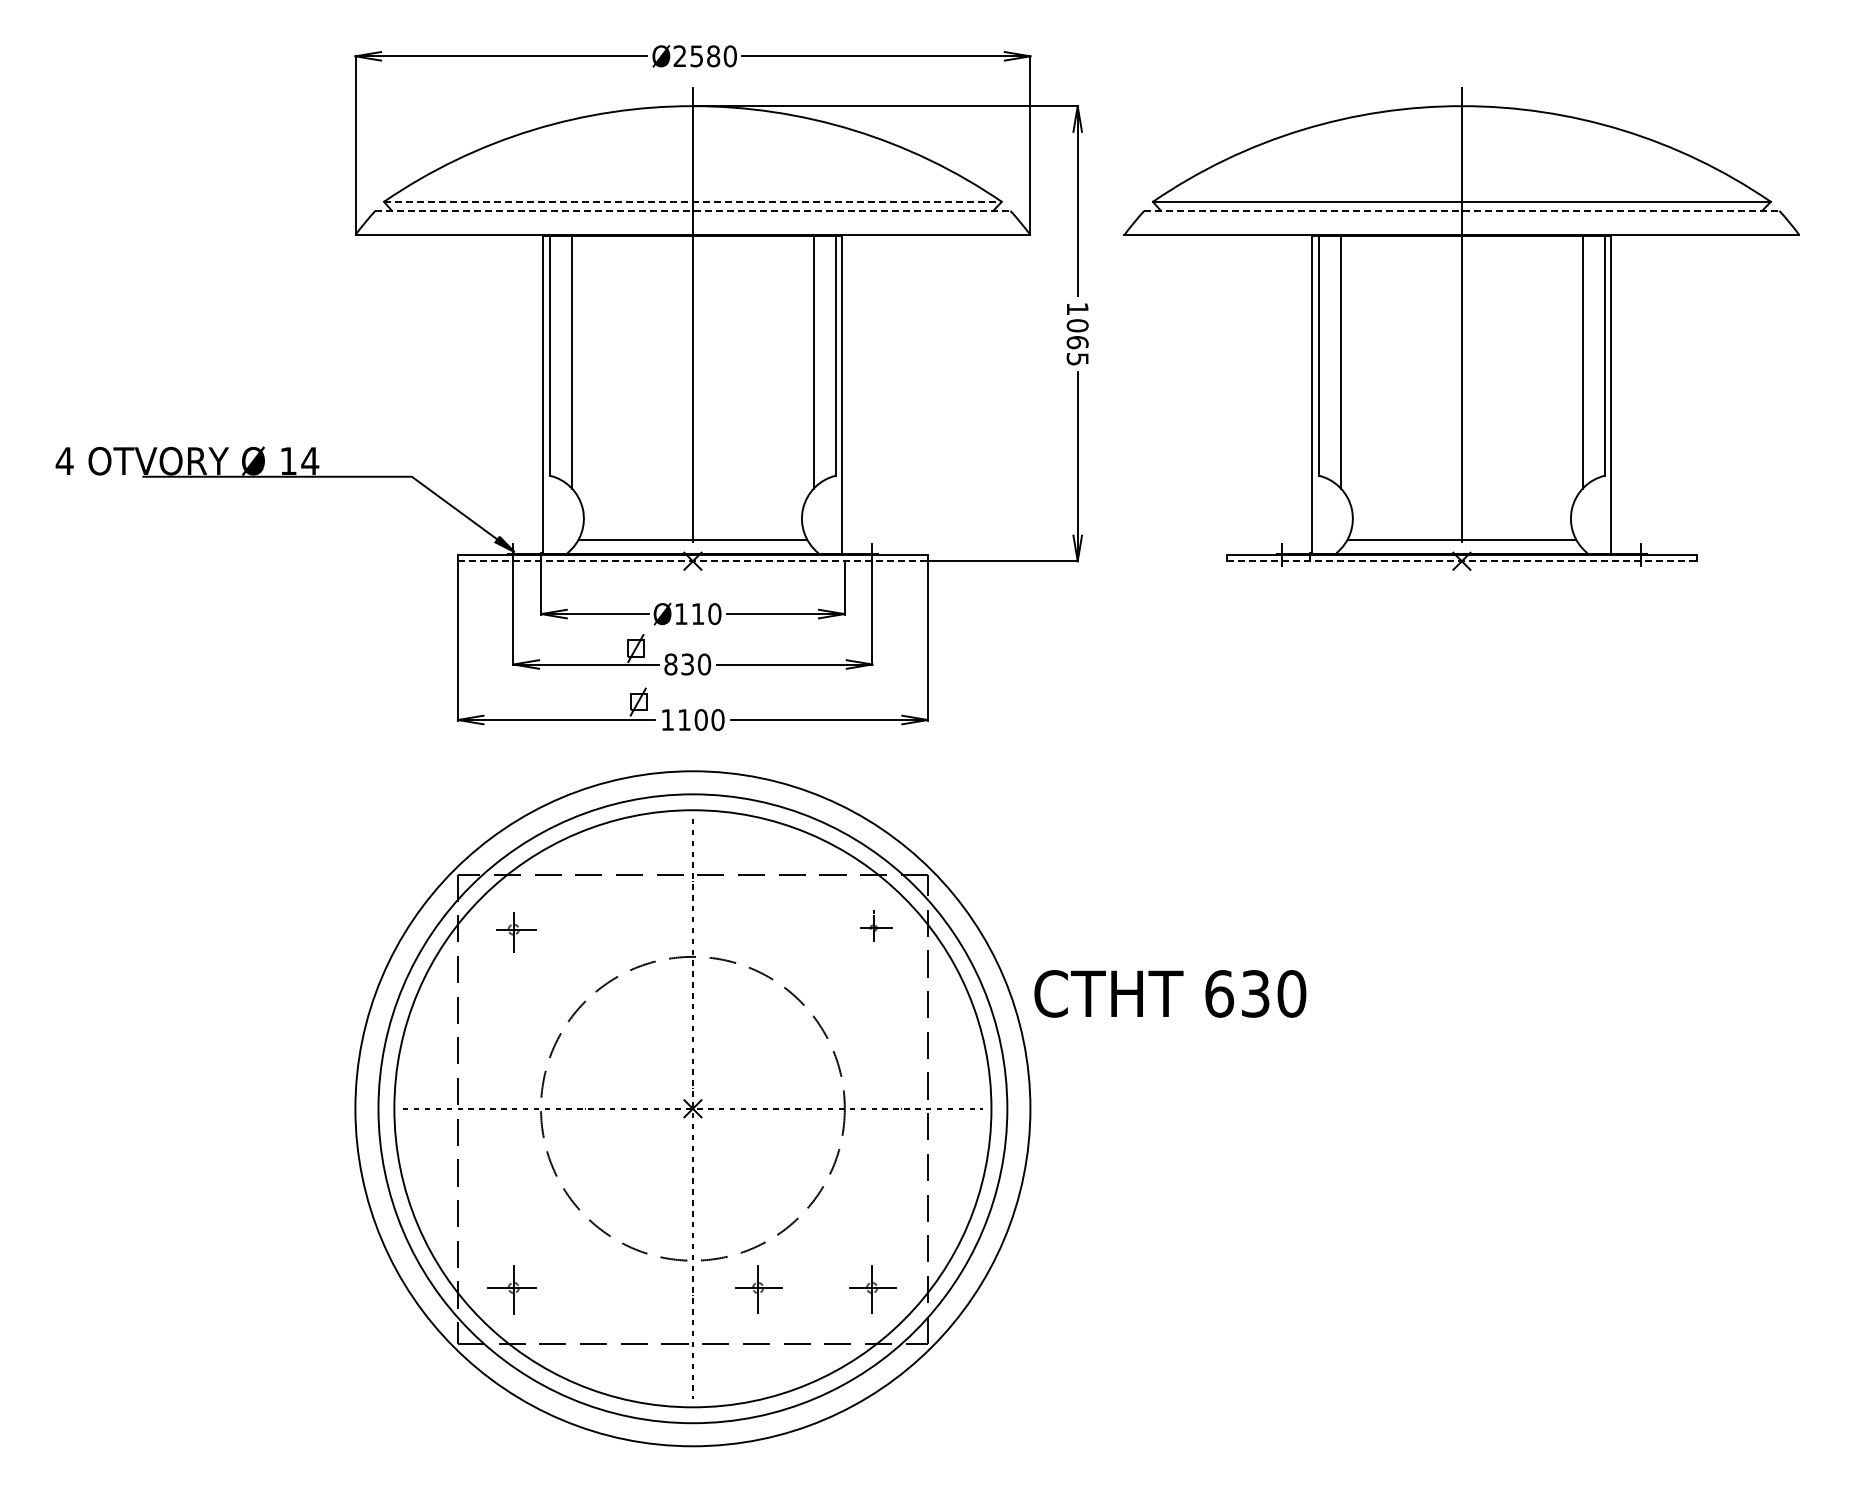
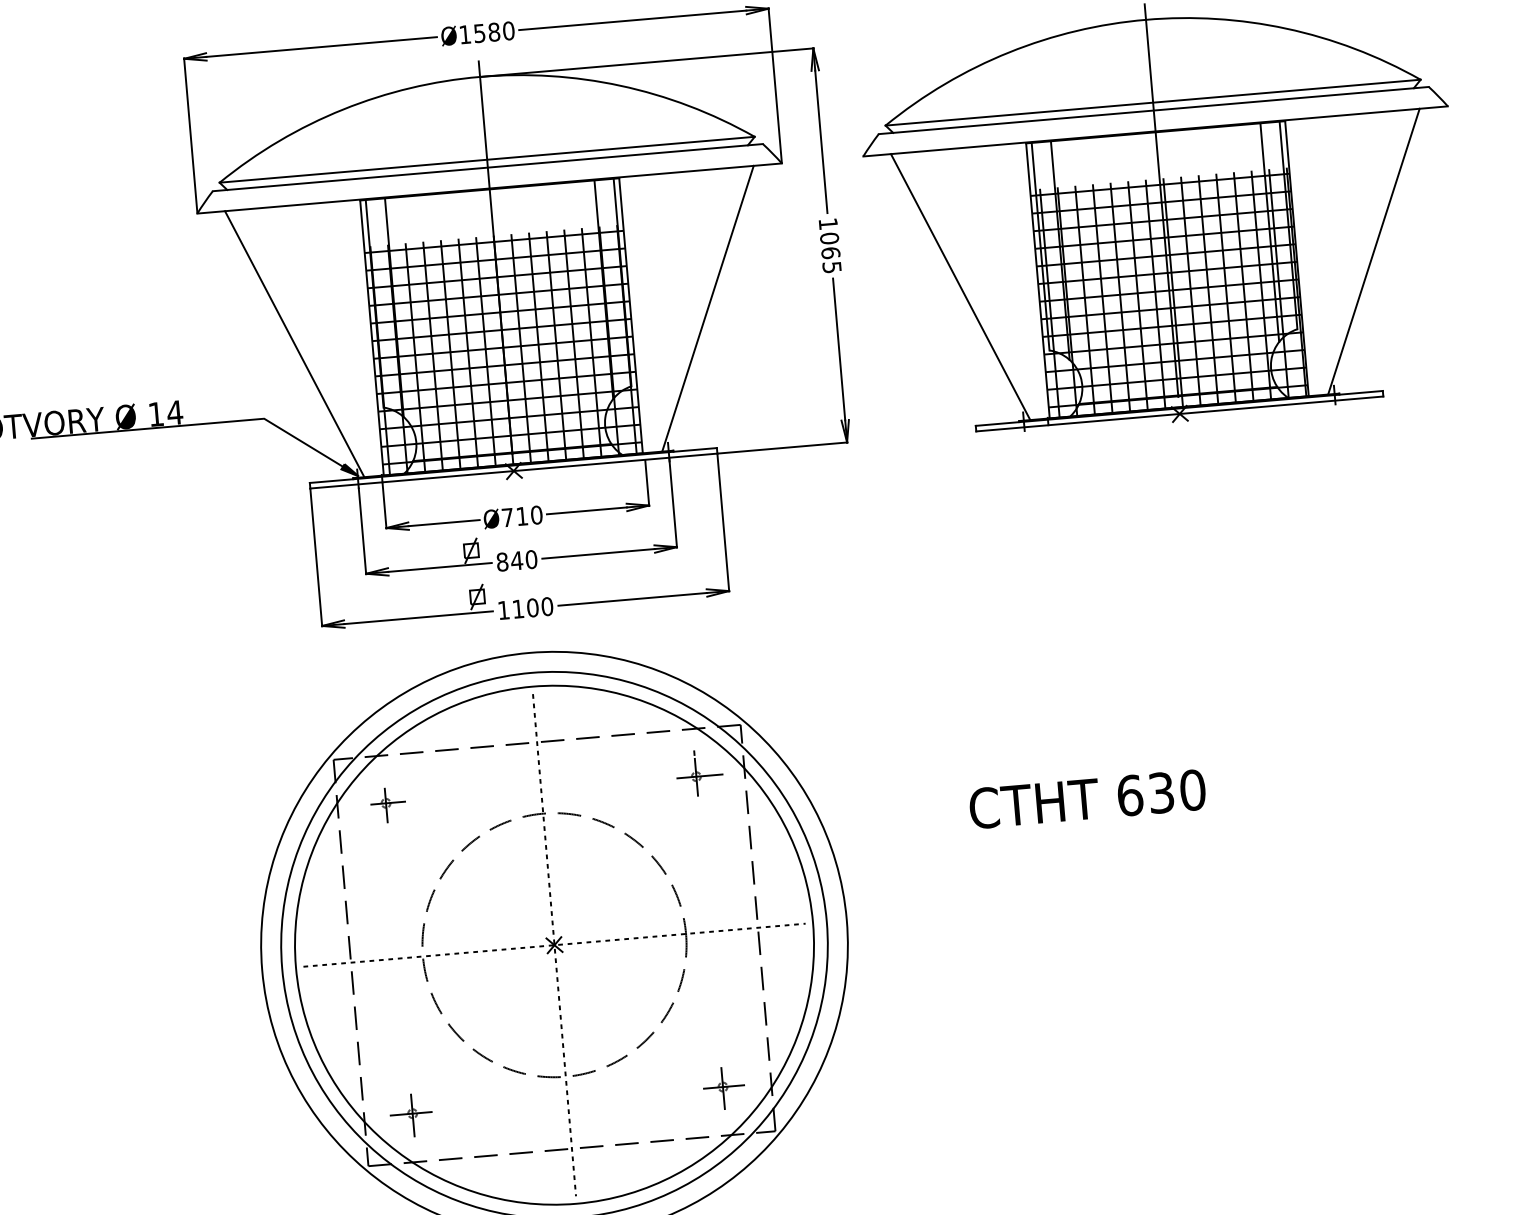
text: (679, 55) -> (464, 34), 2580 -> 1580
line: (692, 201) -> (486, 159), dashed -> solid
line: (692, 210) -> (487, 167), dashed -> solid
line: (1461, 210) -> (1153, 110), dashed -> solid
line: (453, 394) -> (294, 344), added
line: (930, 394) -> (707, 308), added
line: (1222, 394) -> (960, 287), added
line: (1699, 394) -> (1373, 251), added
hatch: (692, 421) -> (503, 350), added
hatch: (1461, 421) -> (1169, 292), added
line: (693, 561) -> (514, 471), dashed -> solid
line: (1462, 561) -> (1180, 414), dashed -> solid
text: (681, 613) -> (507, 517), 110 -> 710
text: (687, 664) -> (516, 560), 830 -> 840
part: (875, 925) -> (699, 772), size x1.67
text: (1170, 993) -> (1087, 798), moved
part: (758, 1289) -> (624, 1096), removed

